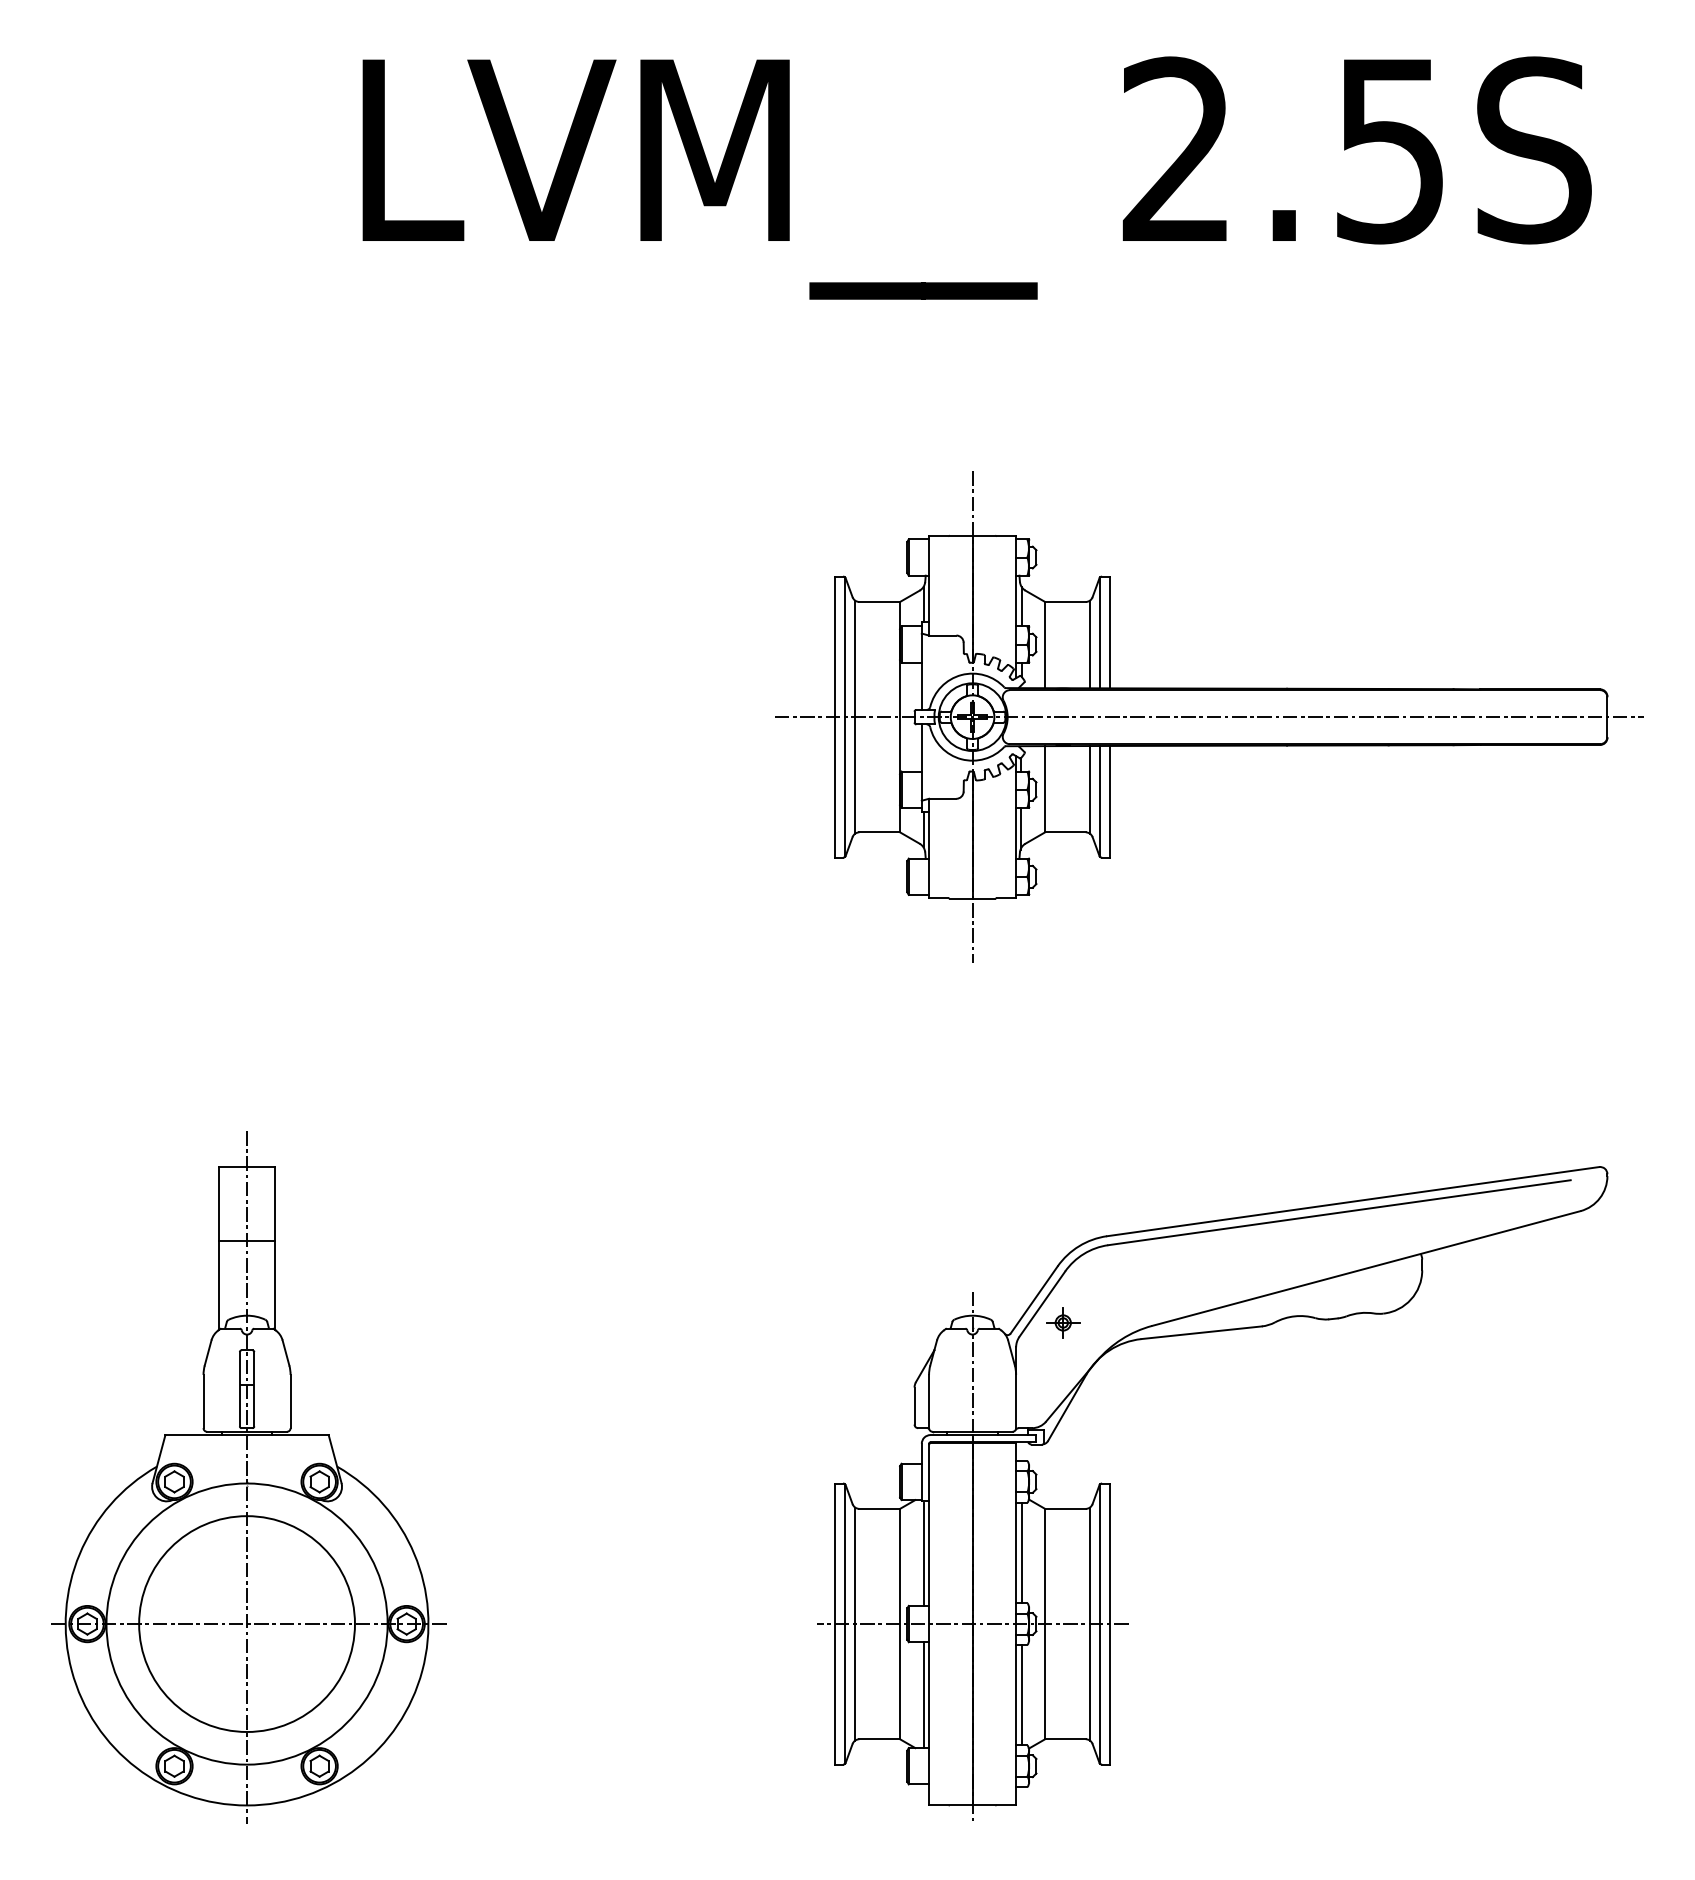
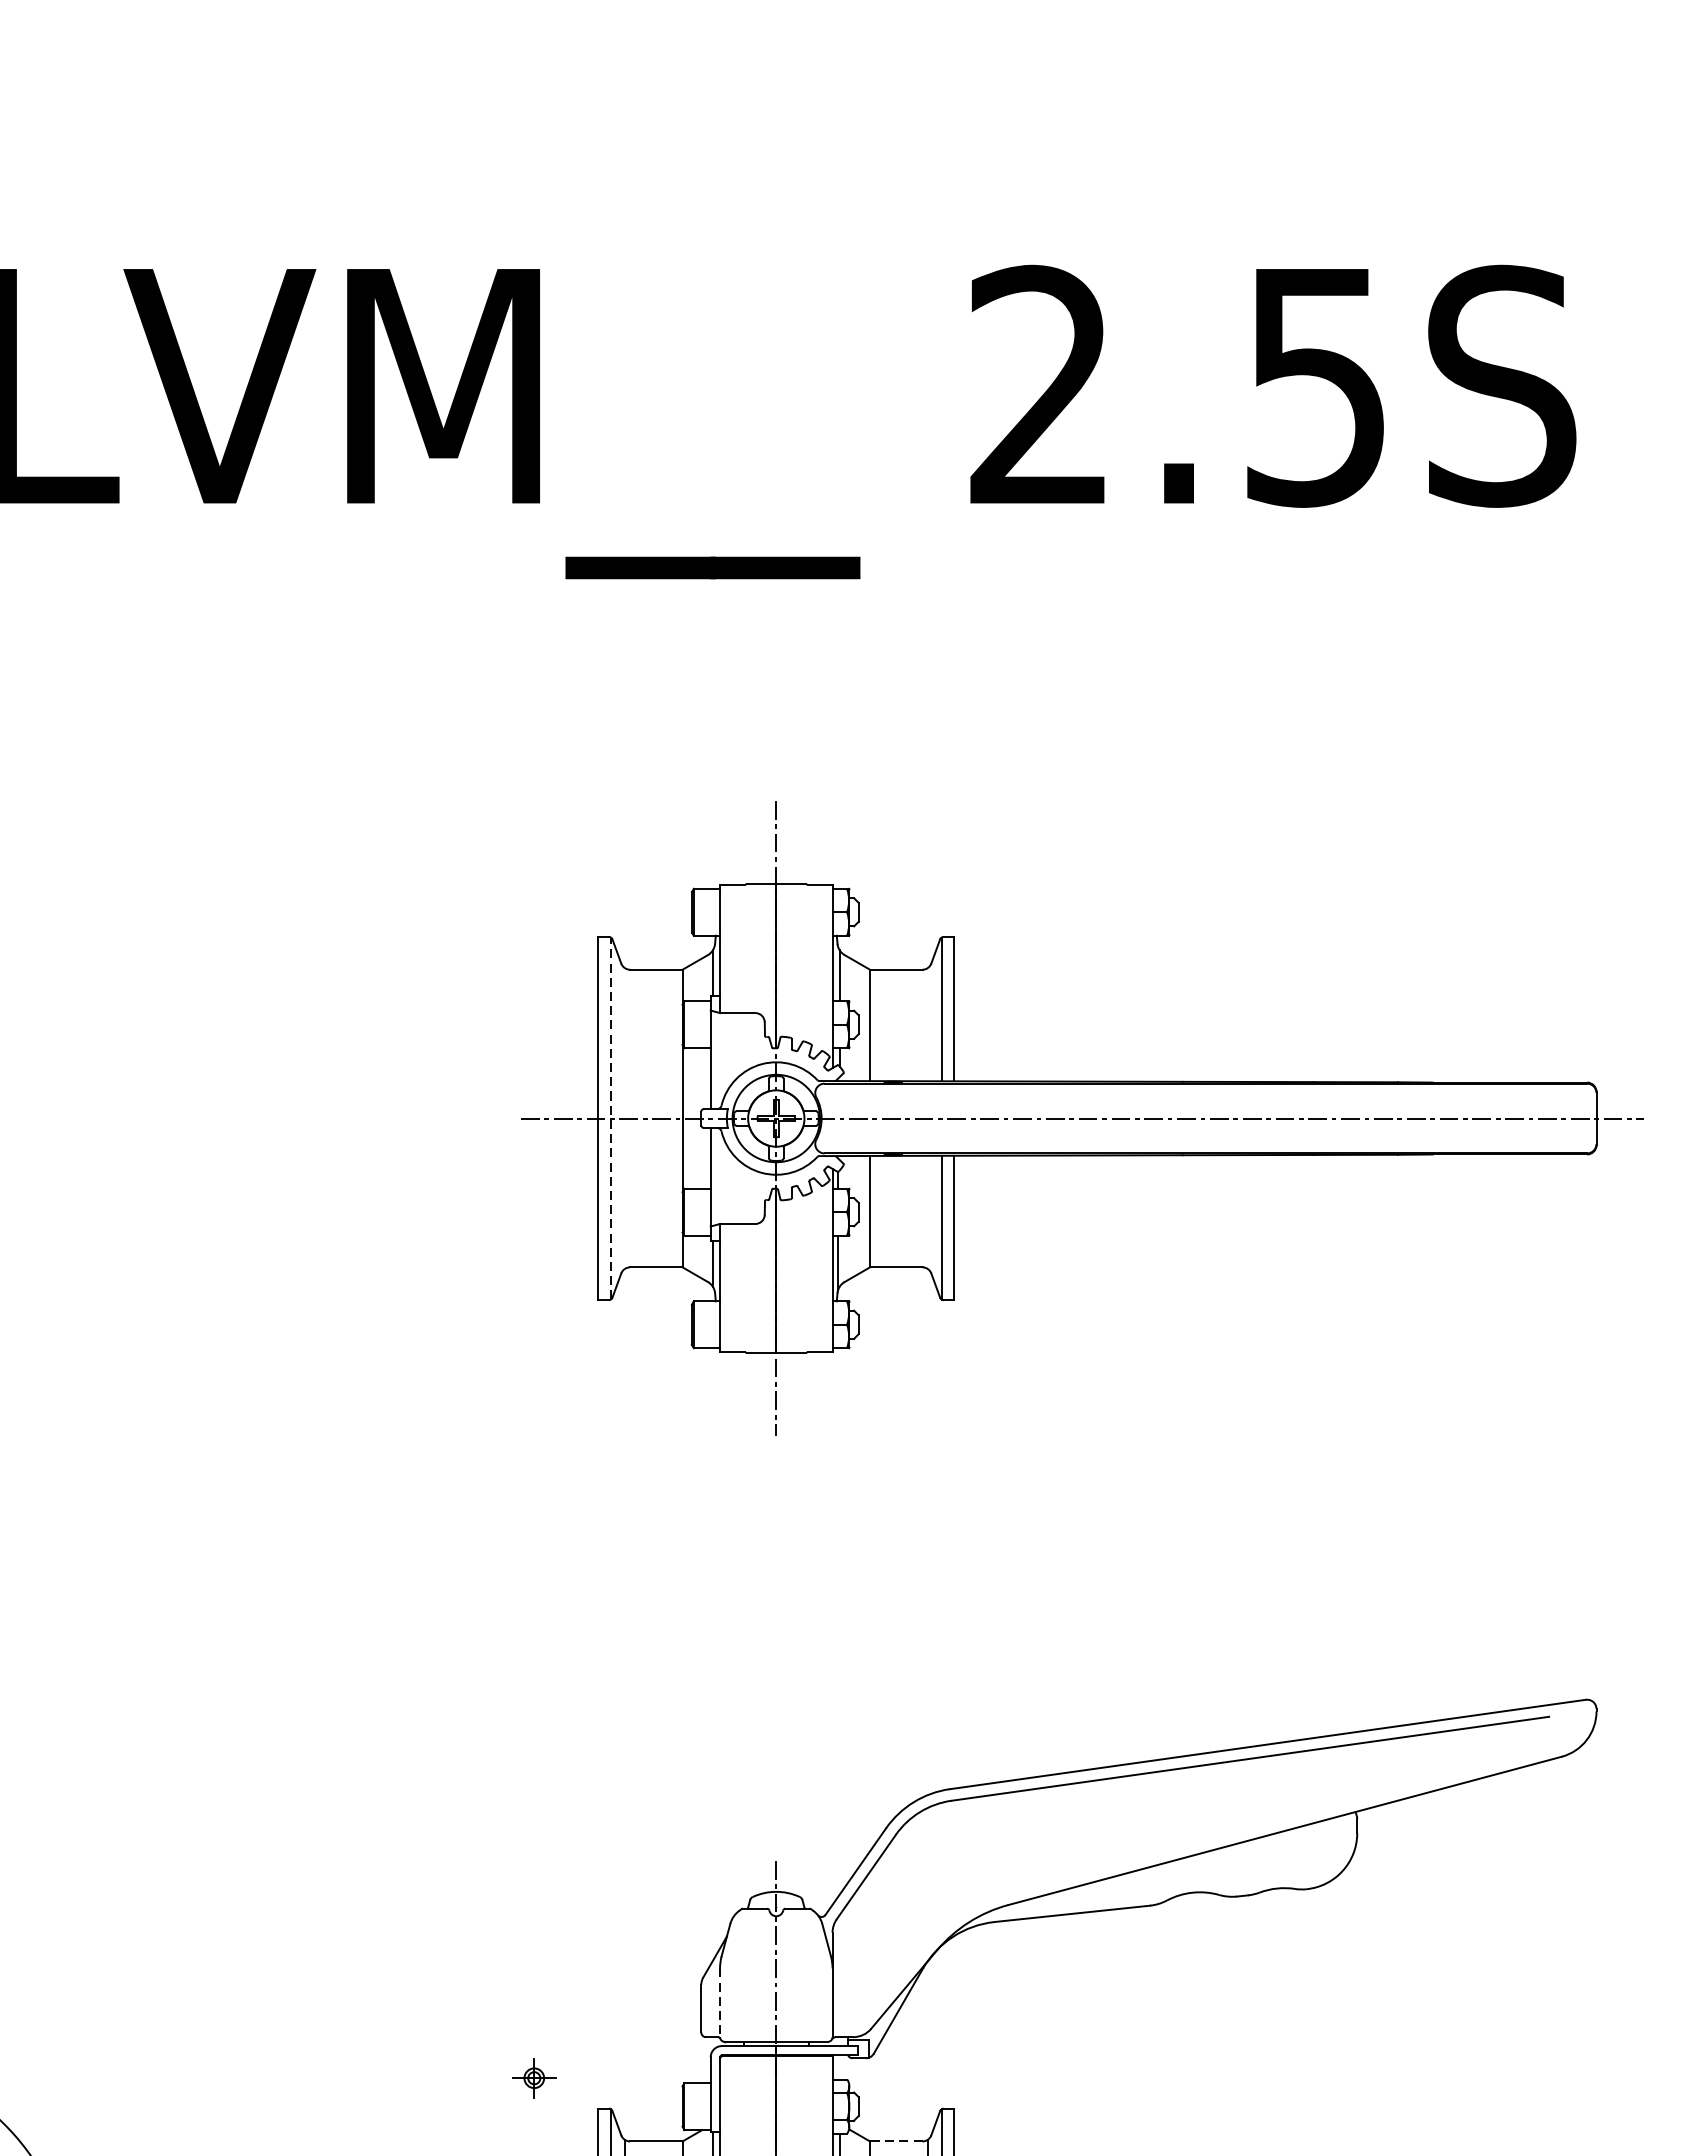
line: (1089, 644) -> (927, 1024), removed
line: (844, 716) -> (610, 1117), solid -> dashed
line: (855, 716) -> (625, 1117), removed
line: (1089, 789) -> (927, 1211), removed
part: (1063, 1322) -> (534, 2077), moved
line: (929, 1401) -> (720, 2002), solid -> dashed
line: (1064, 1508) -> (895, 2140), solid -> dashed

